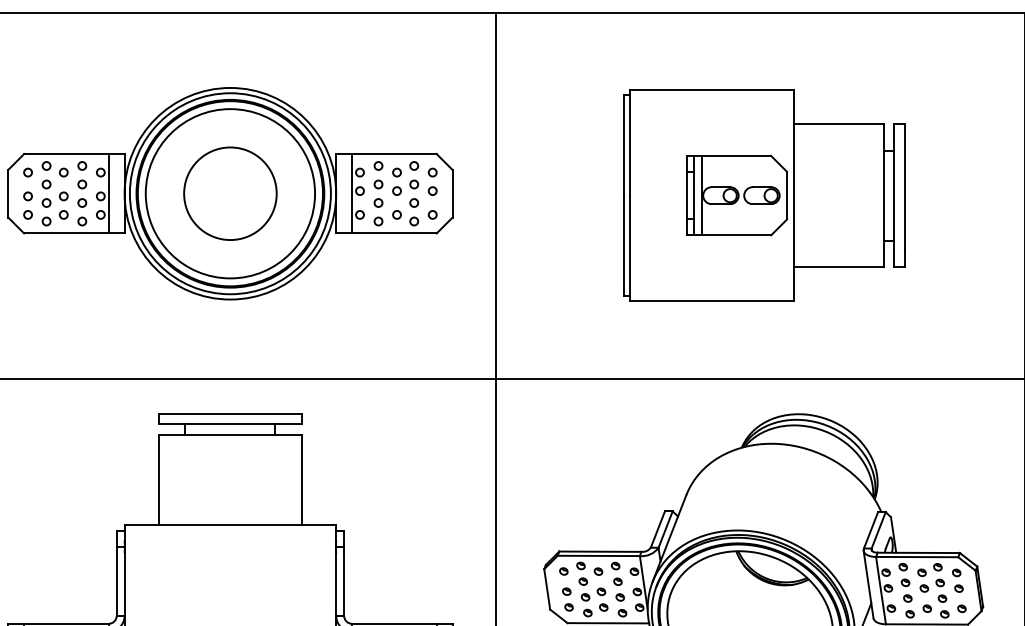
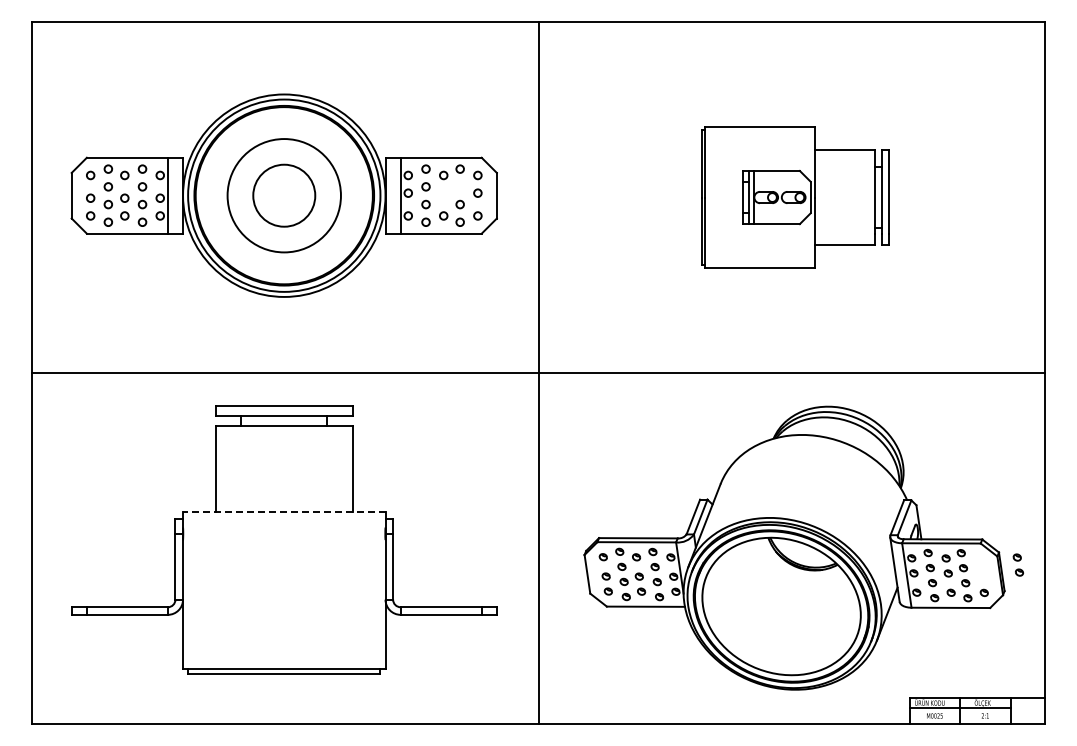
part: (405, 187) -> (451, 189), removed
circle: (229, 193) -> (283, 195), size x0.7
circle: (230, 193) -> (284, 195), size x0.7
part: (764, 195) -> (795, 197), size x0.7
line: (229, 524) -> (283, 512), solid -> dashed
part: (956, 580) -> (1017, 564), moved

